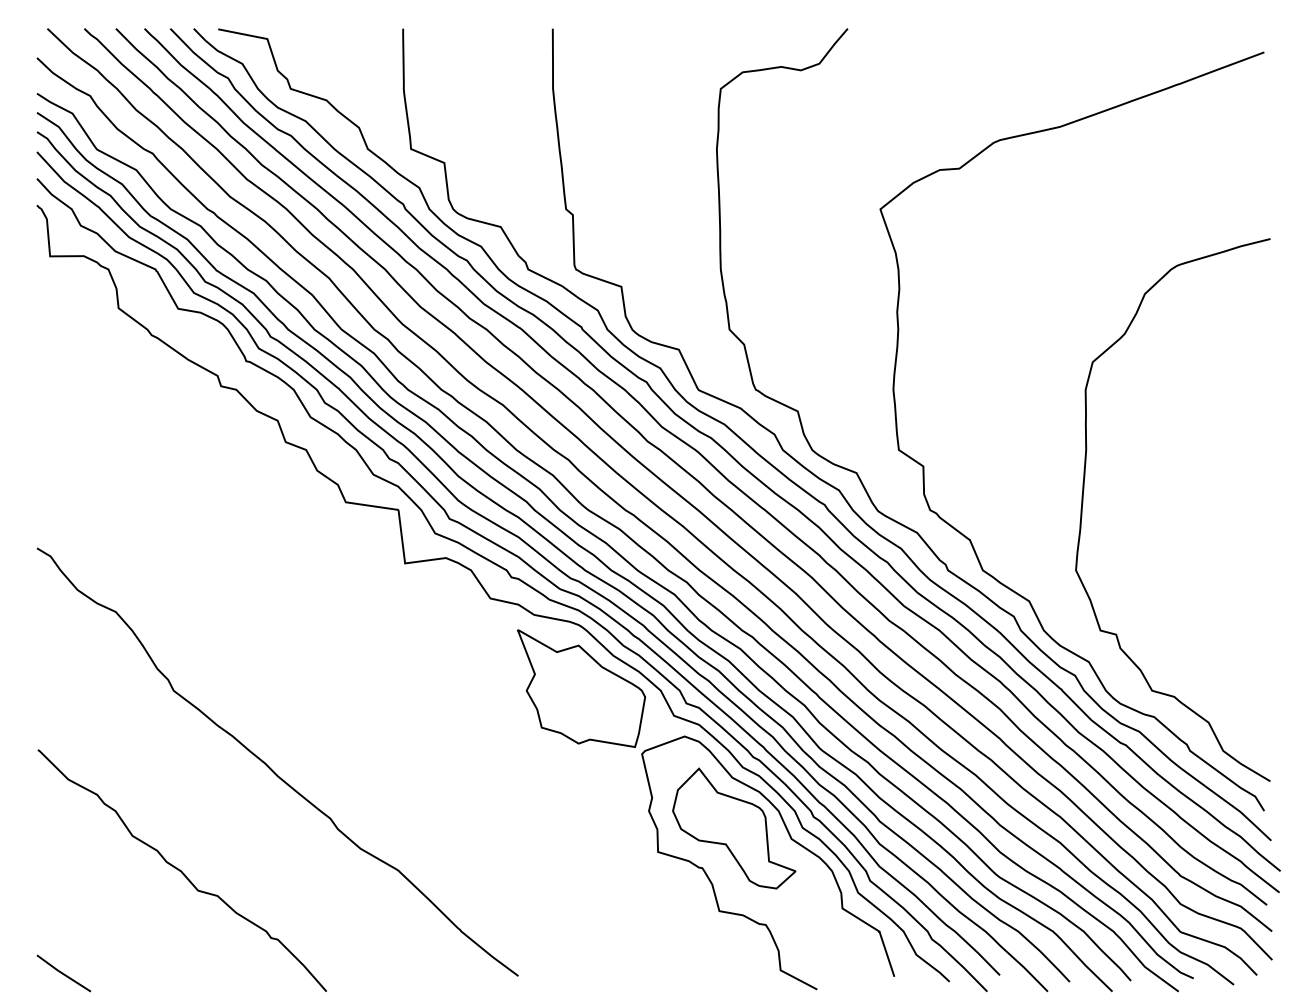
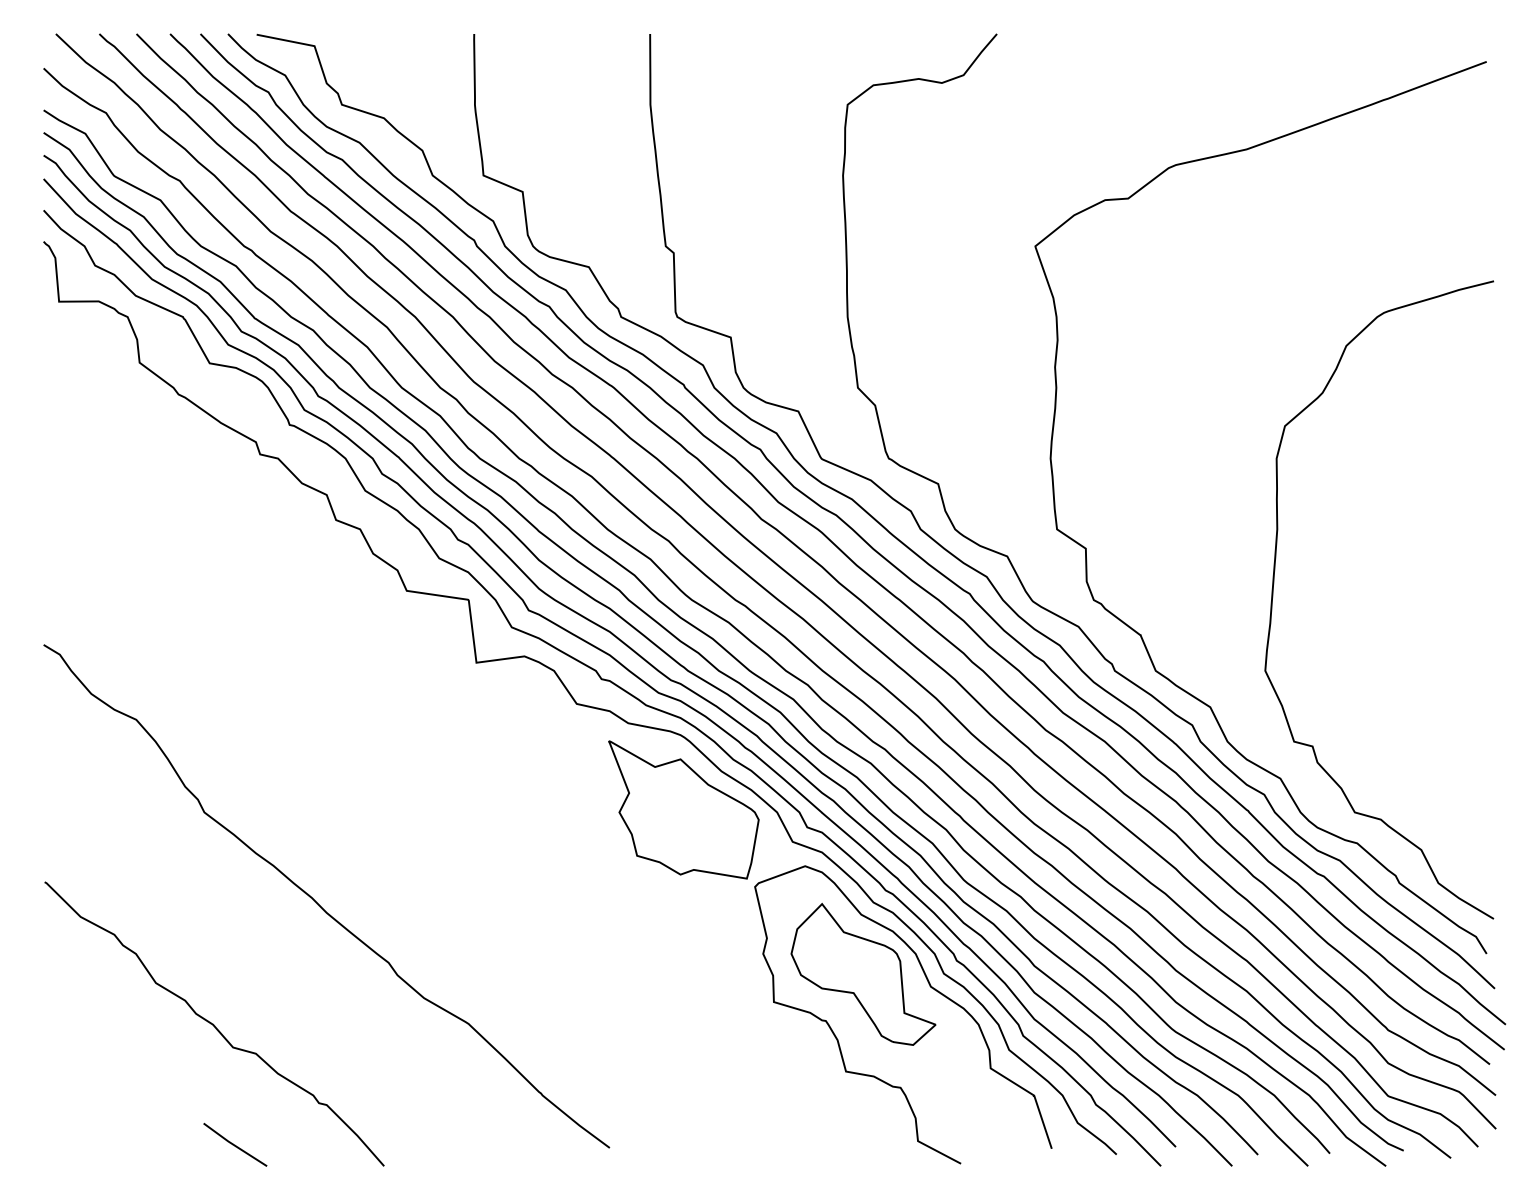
line: (64, 973) -> (235, 1144), moved

